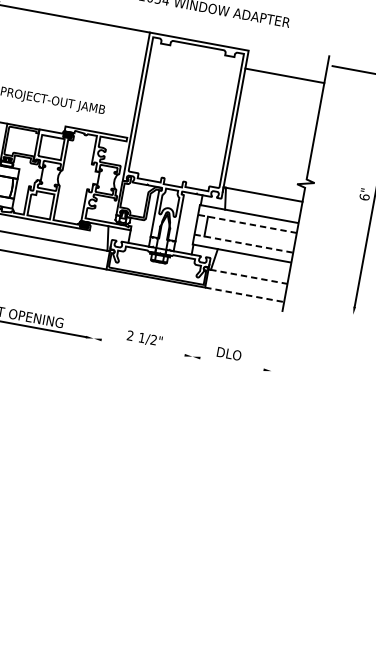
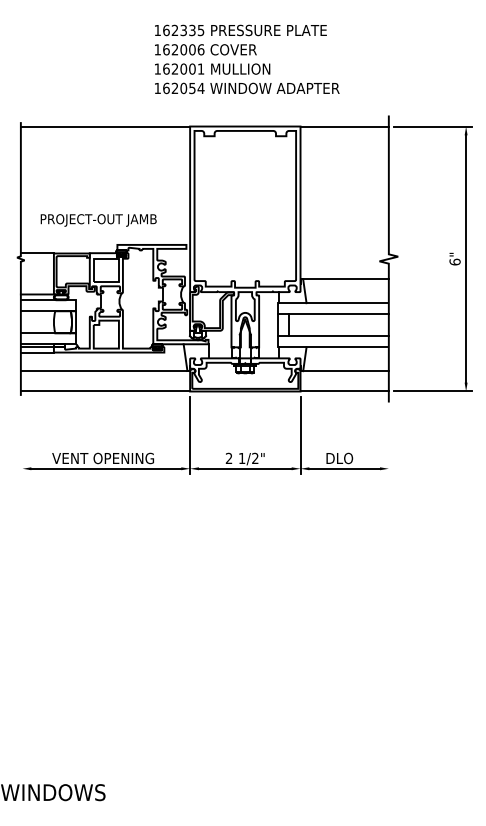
line: (284, 75) -> (344, 126), moved
line: (247, 224) -> (333, 314), dashed -> solid
line: (244, 244) -> (334, 336), dashed -> solid
line: (249, 277) -> (346, 371), dashed -> solid
line: (245, 294) -> (345, 391), dashed -> solid
line: (99, 308) -> (190, 435), added
line: (323, 309) -> (432, 391), added
line: (197, 326) -> (300, 435), added
line: (142, 347) -> (244, 468), added
line: (231, 363) -> (344, 468), added

